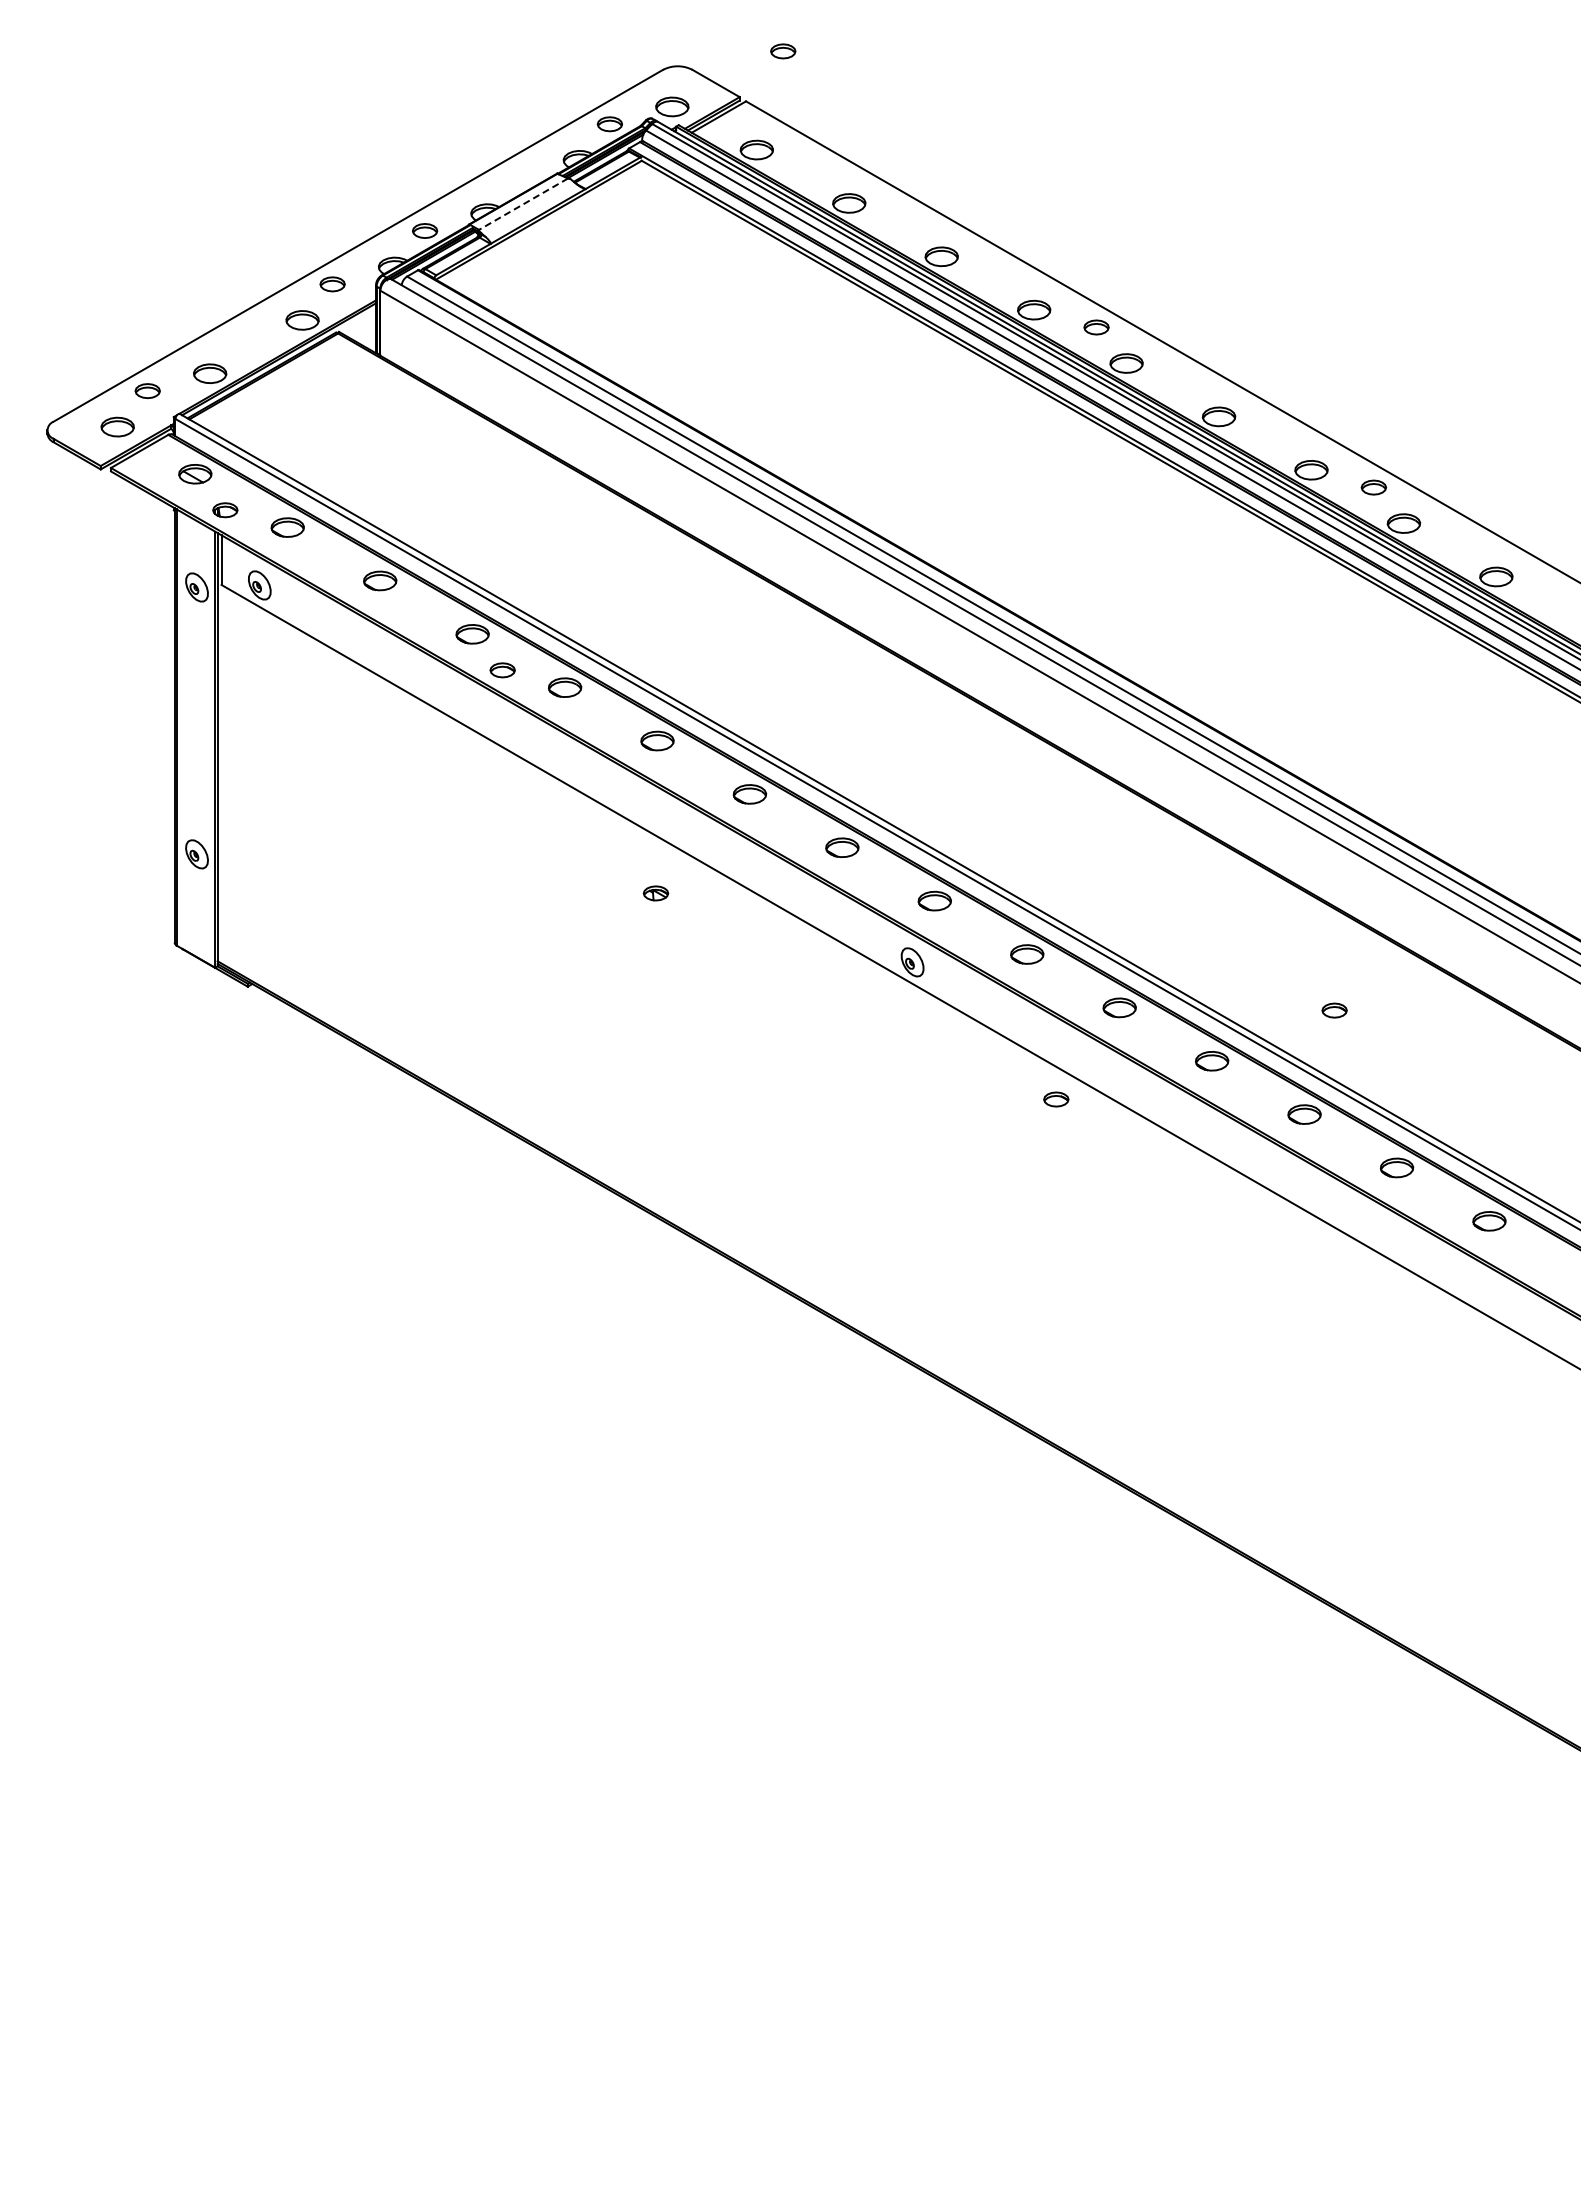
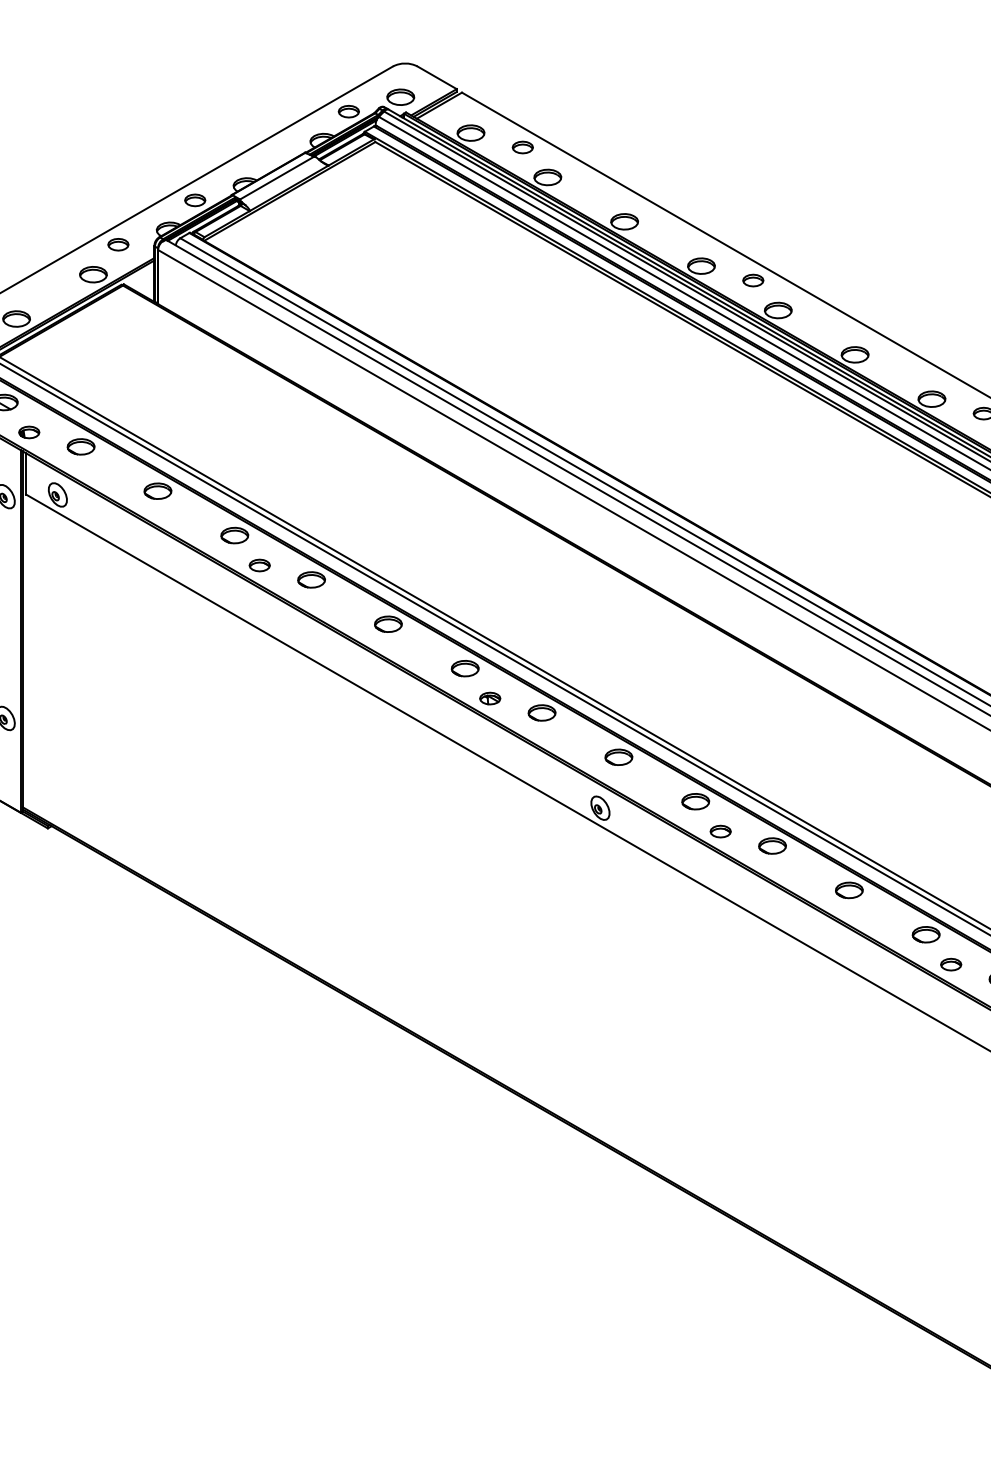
part: (783, 51) -> (523, 147), moved
line: (523, 204) -> (277, 178), dashed -> solid
part: (655, 893) -> (489, 698), moved
part: (1334, 1010) -> (951, 964), moved
part: (1056, 1099) -> (720, 831), moved

